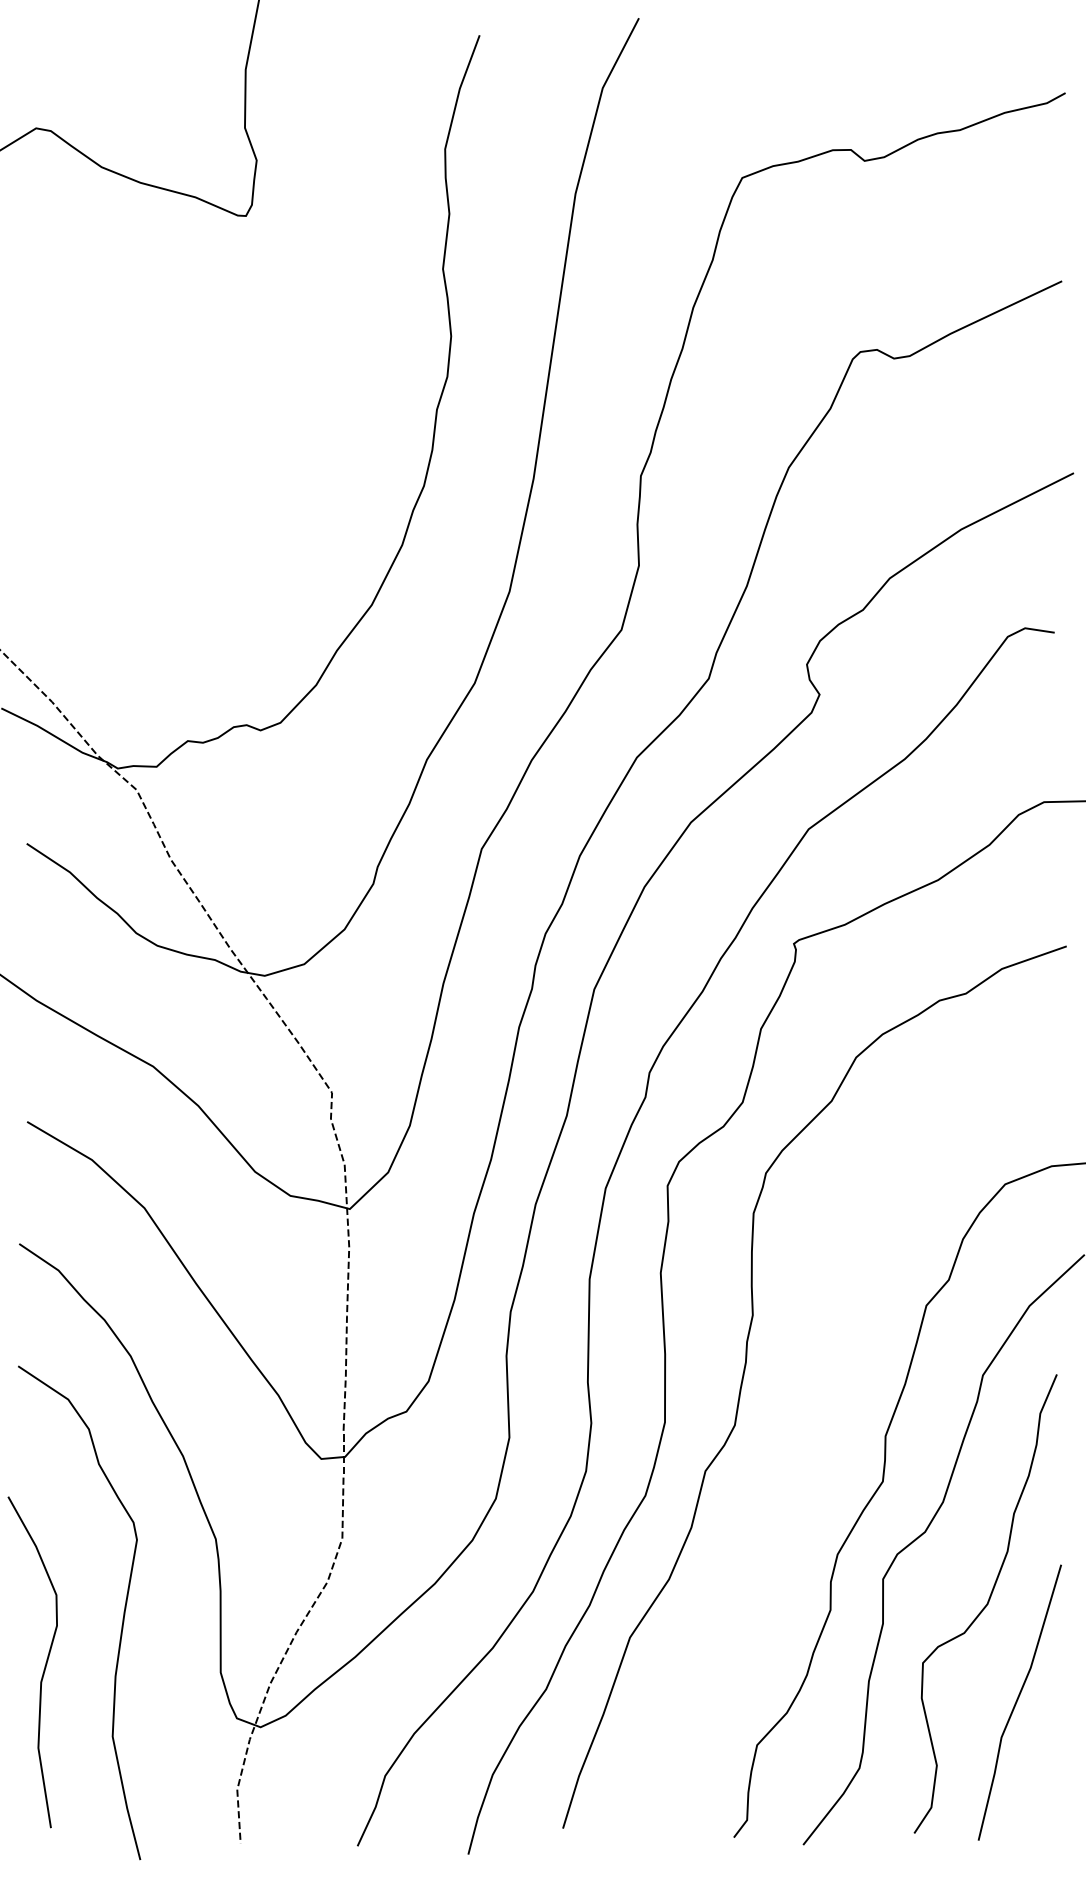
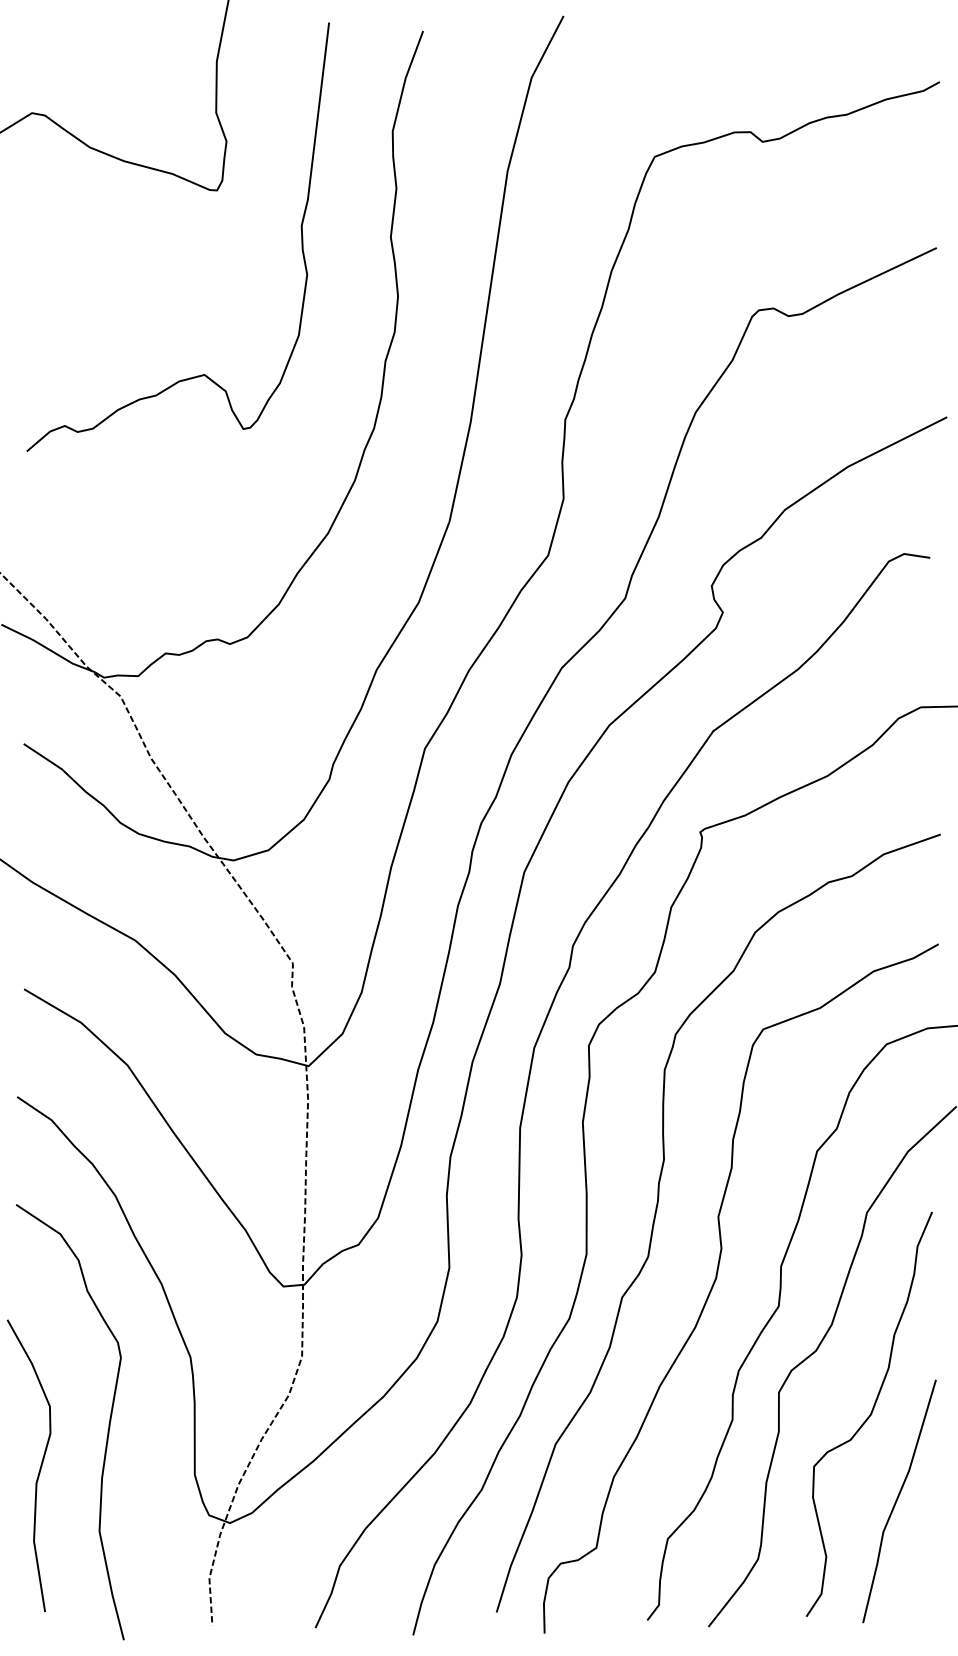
part: (340, 259) -> (300, 228), added
curve: (812, 1452) -> (716, 1280), added

